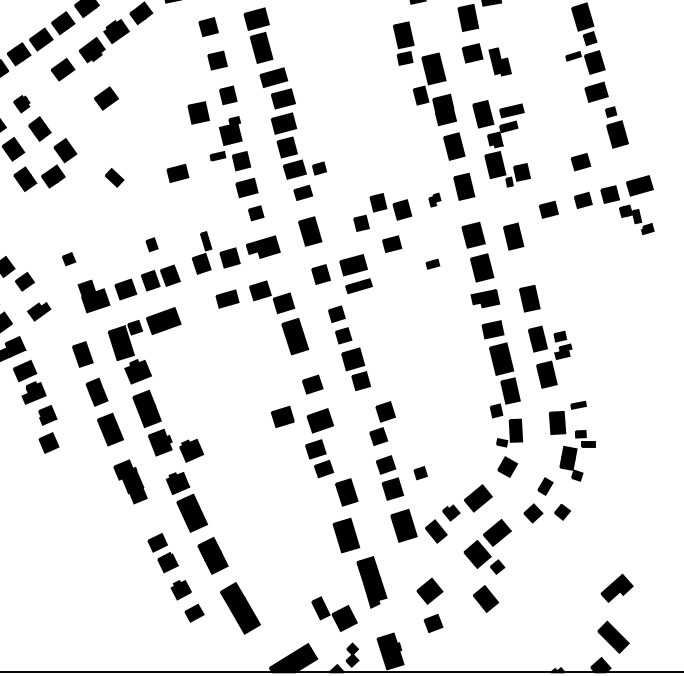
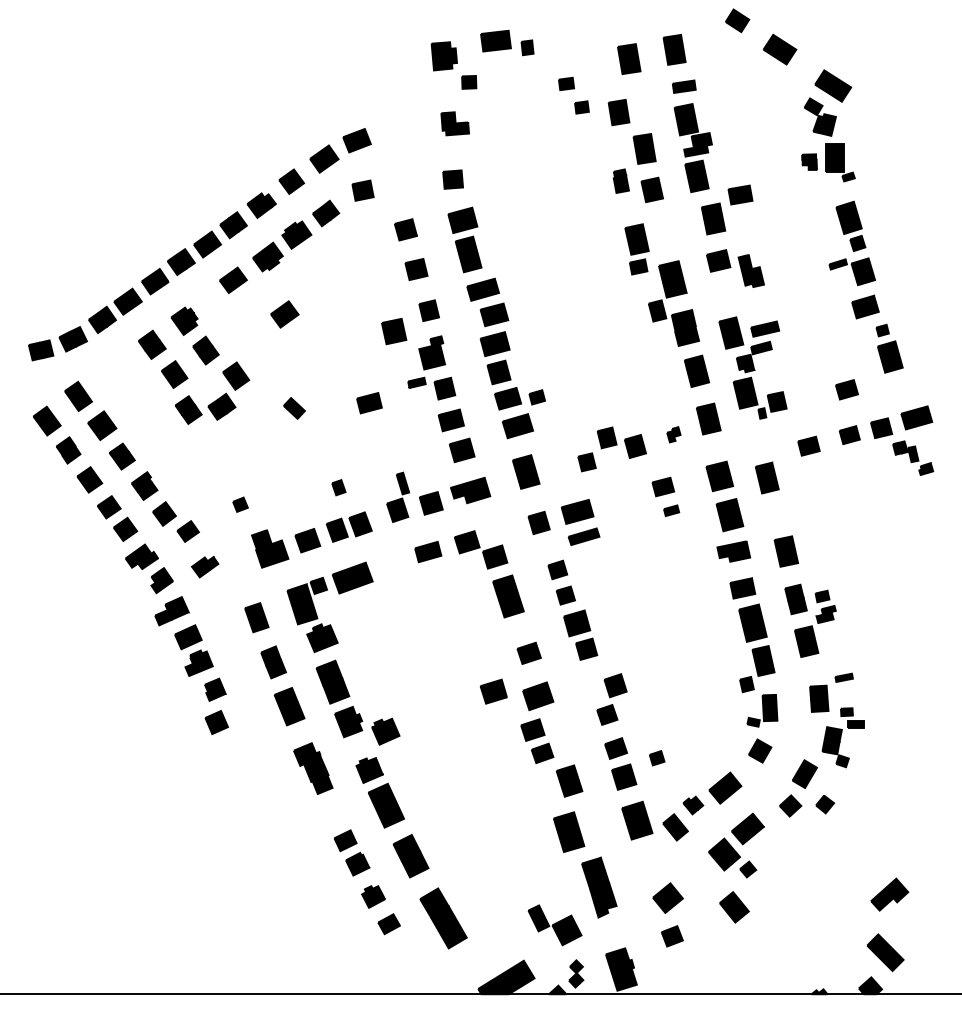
part: (21, 103) -> (184, 320), size x1.43
part: (302, 193) -> (517, 426), size x1.43
part: (256, 213) -> (462, 450), size x1.43
part: (391, 243) -> (662, 486), moved
part: (545, 486) -> (804, 773), size x1.43

